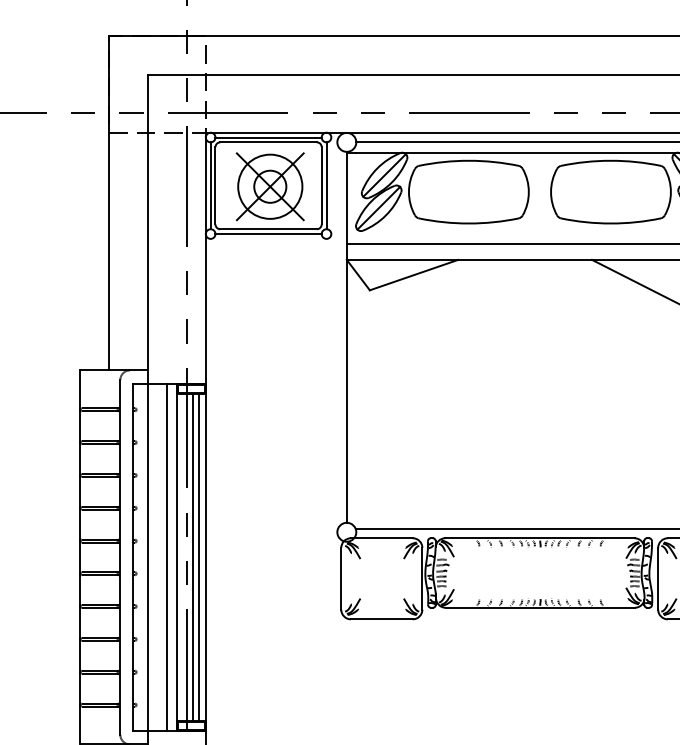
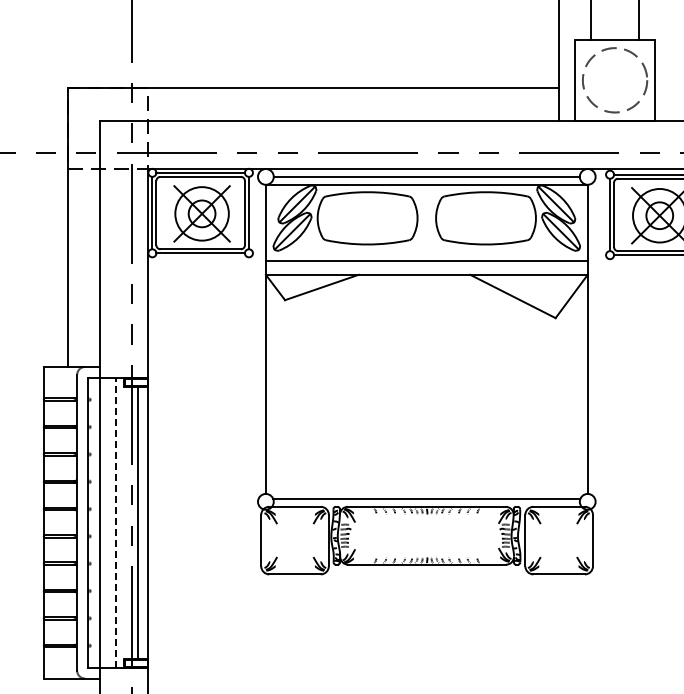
line: (167, 557) -> (116, 522), solid -> dashed
line: (177, 557) -> (124, 522), removed
line: (198, 557) -> (142, 522), removed

